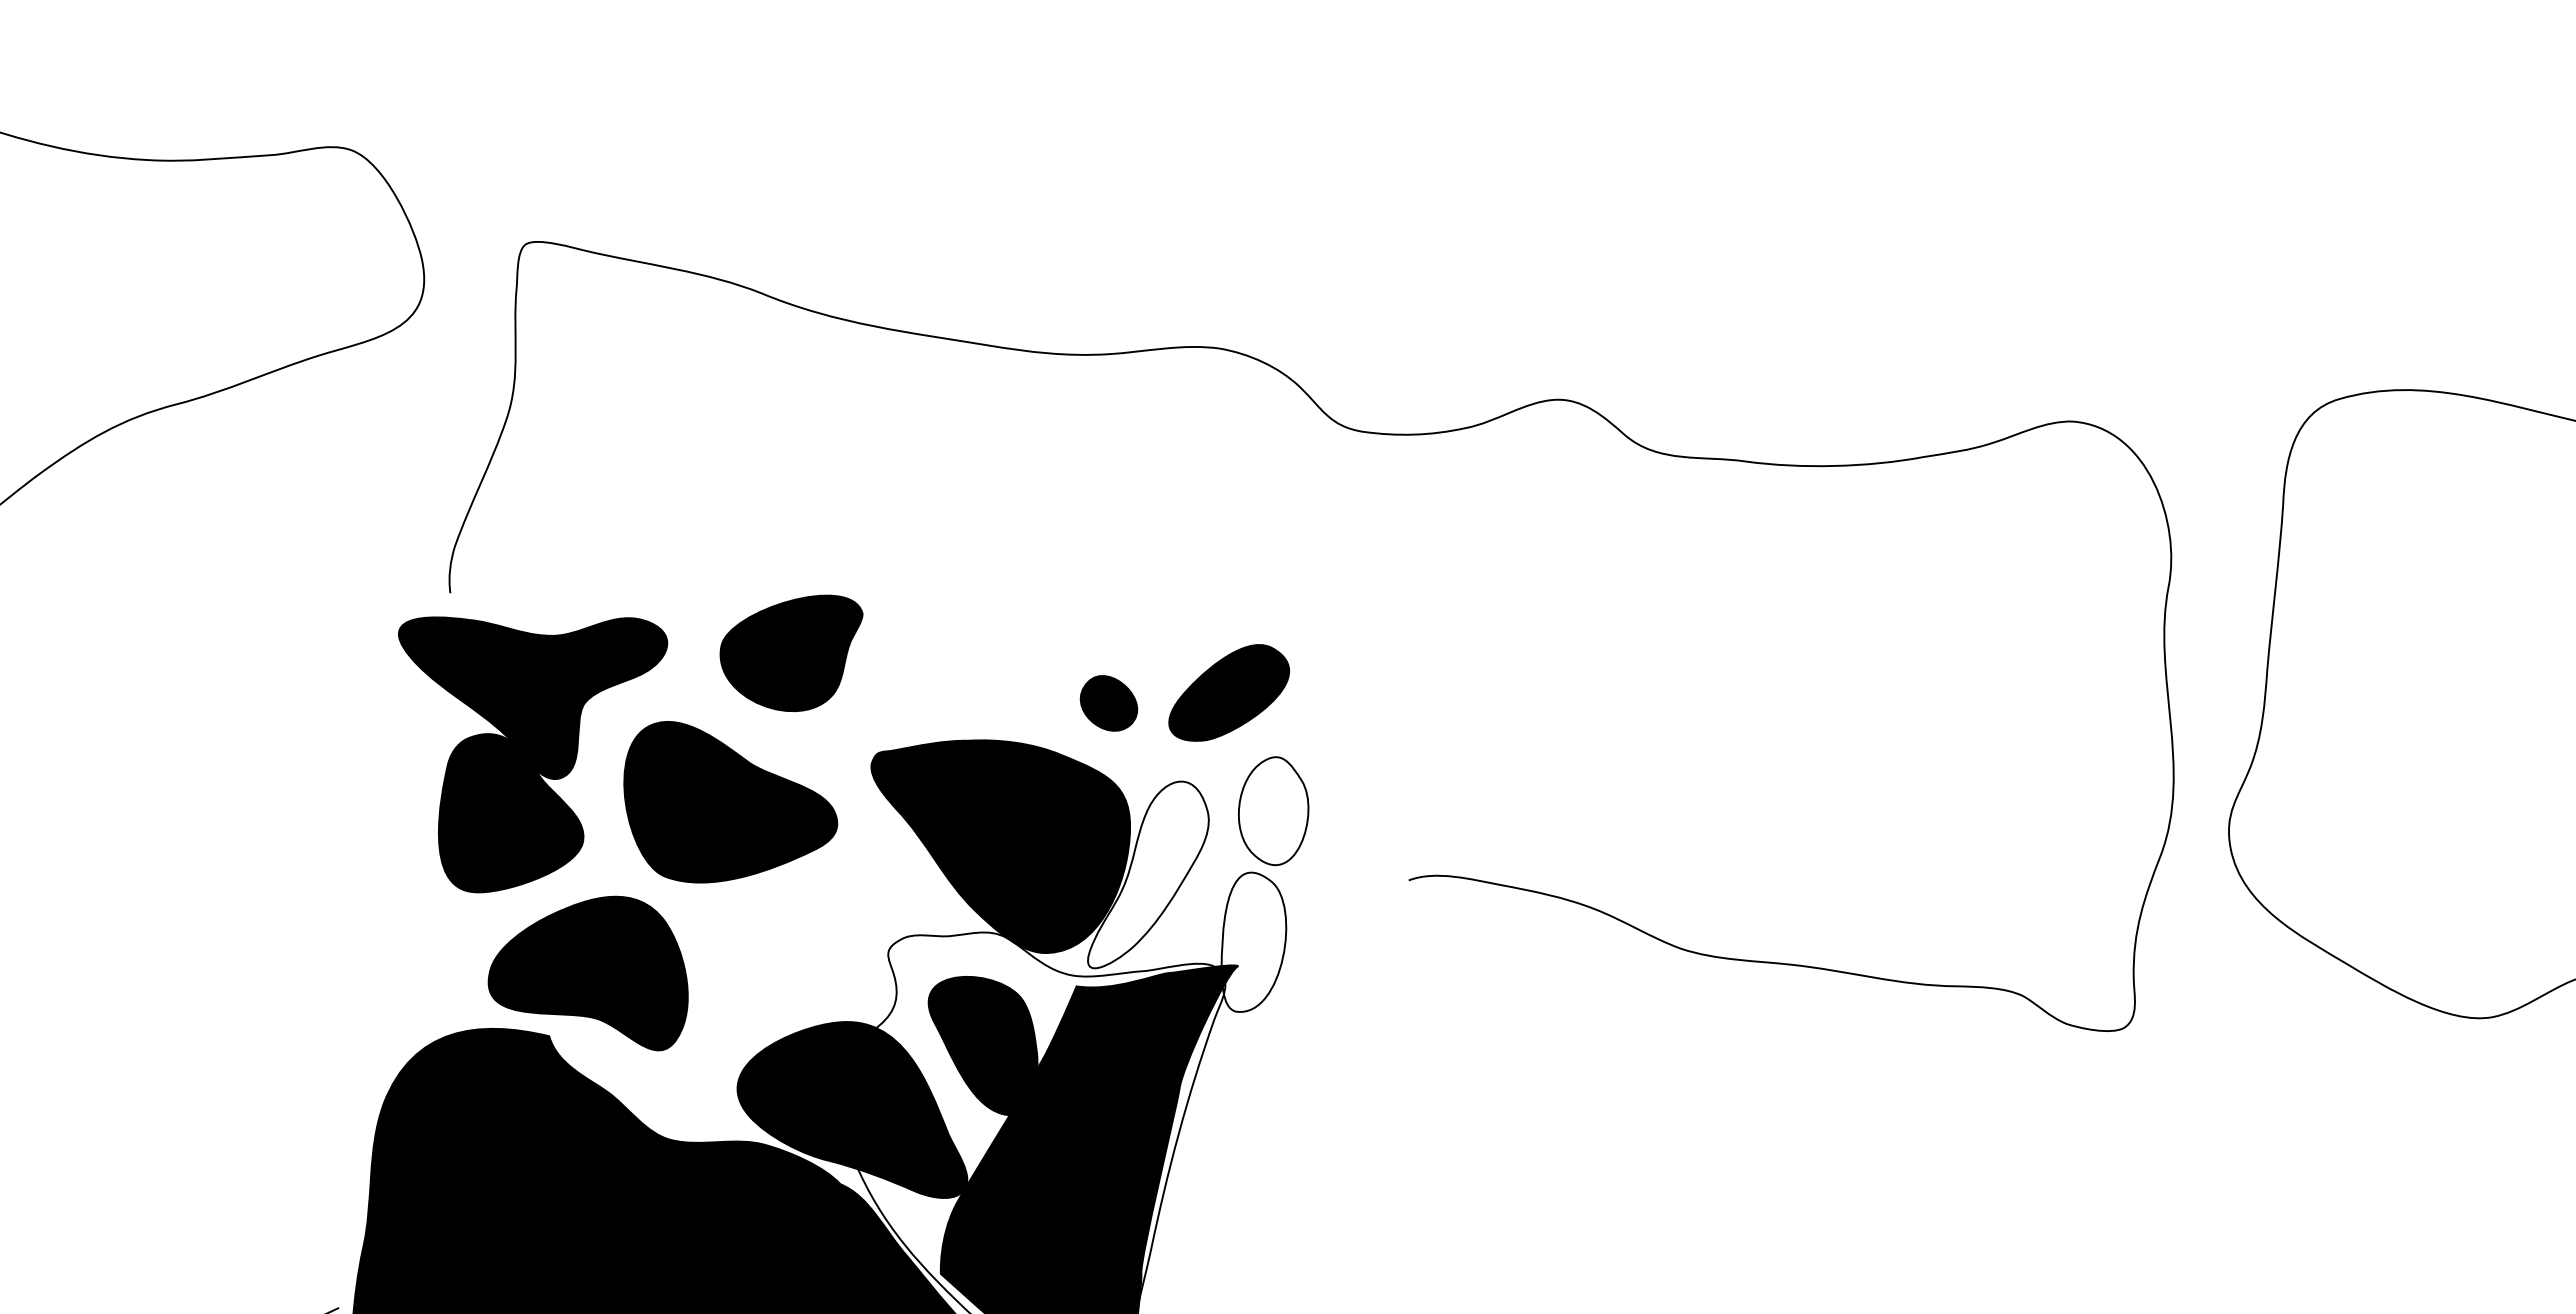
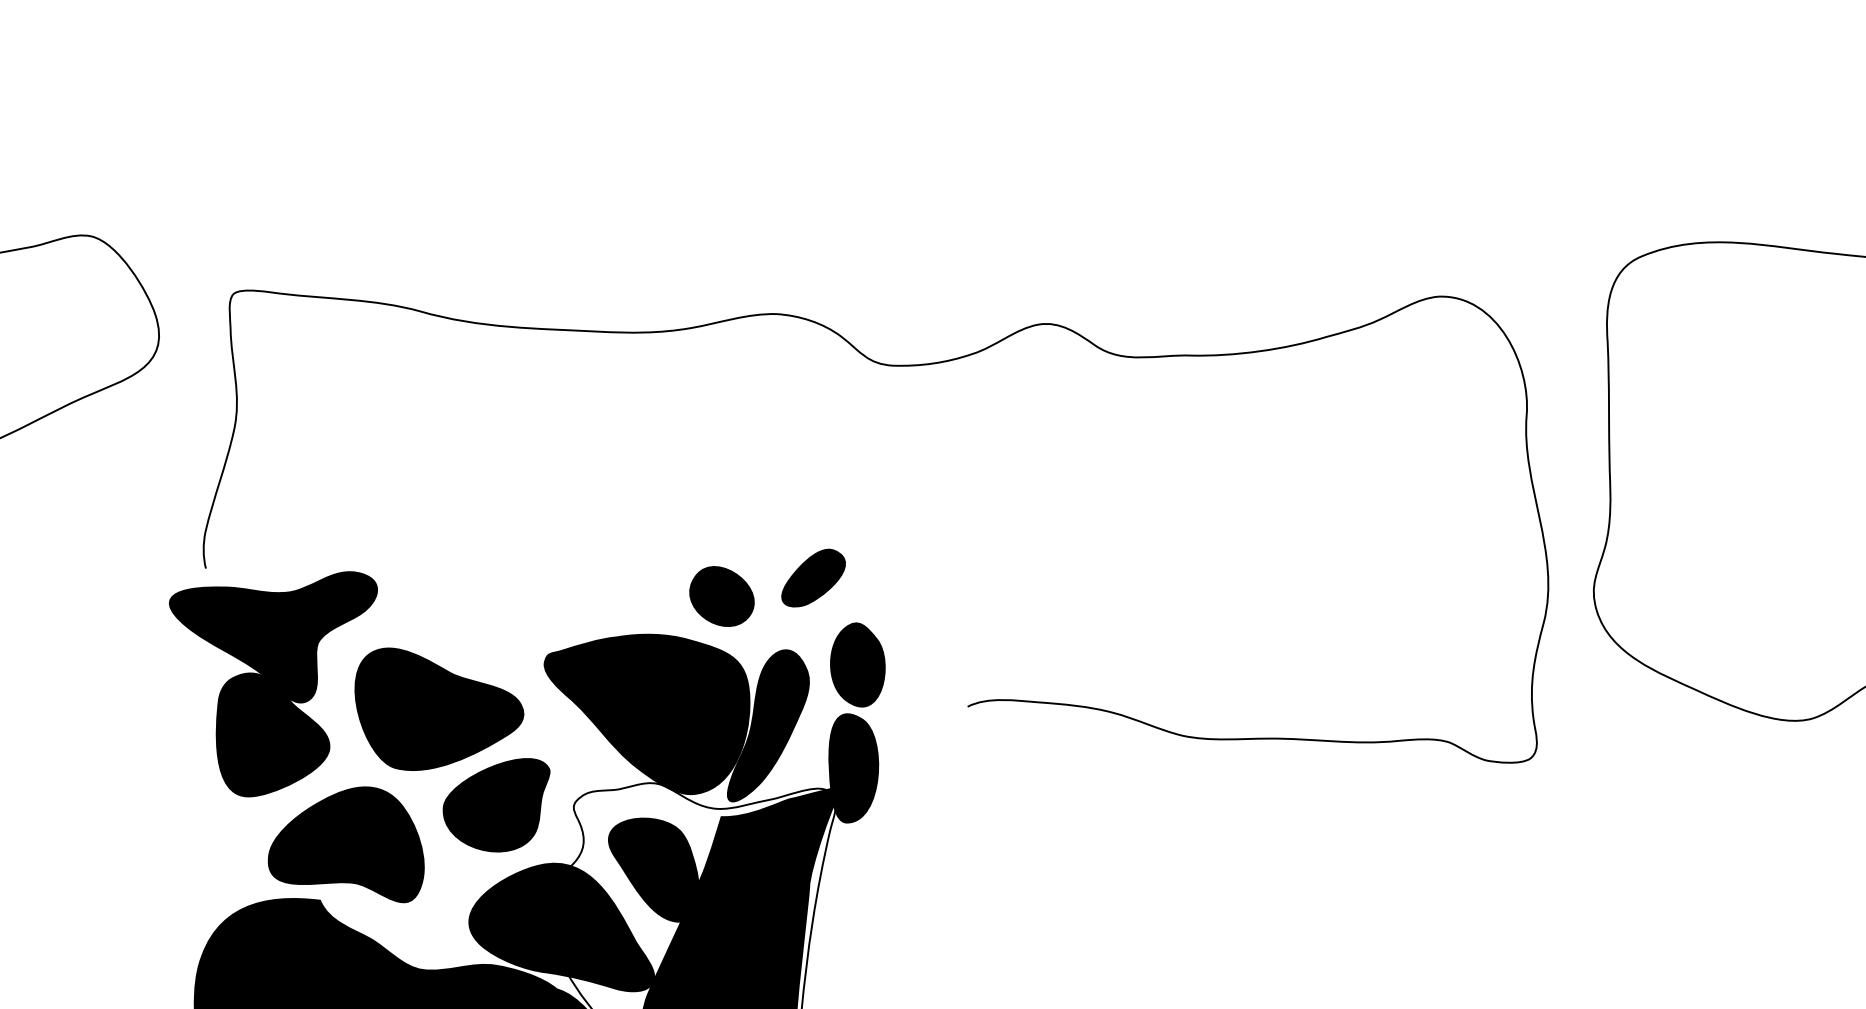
part: (791, 653) -> (498, 806), moved
part: (1228, 692) -> (812, 577), size x0.71
part: (1108, 703) -> (721, 596), size x1.43
fill: (1273, 811) -> (857, 665), added
fill: (1148, 874) -> (767, 724), added
fill: (1253, 941) -> (853, 767), added

